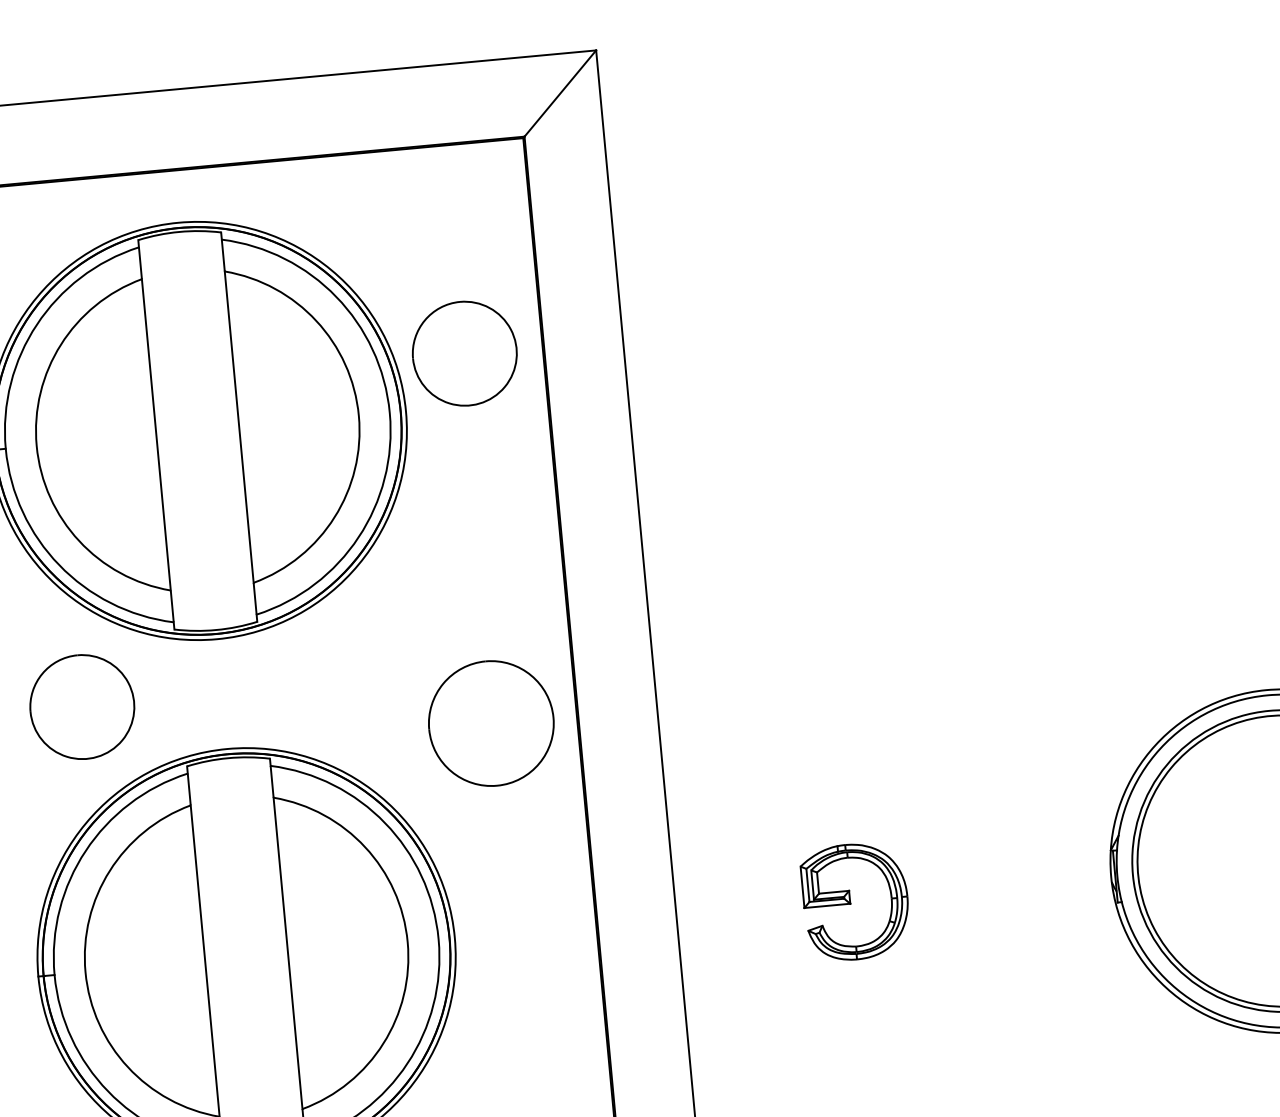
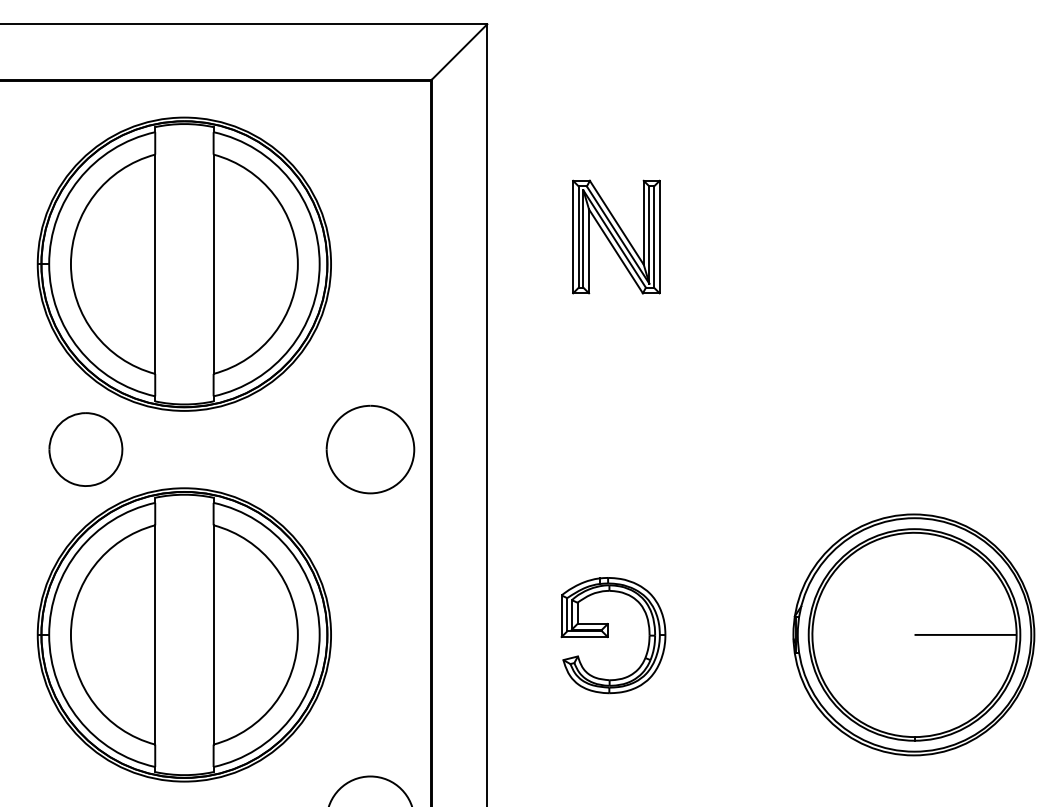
part: (807, 334) -> (616, 236), added
part: (464, 353) -> (375, 227), removed
part: (491, 723) -> (370, 449), moved
part: (855, 901) -> (613, 635), size x1.43

